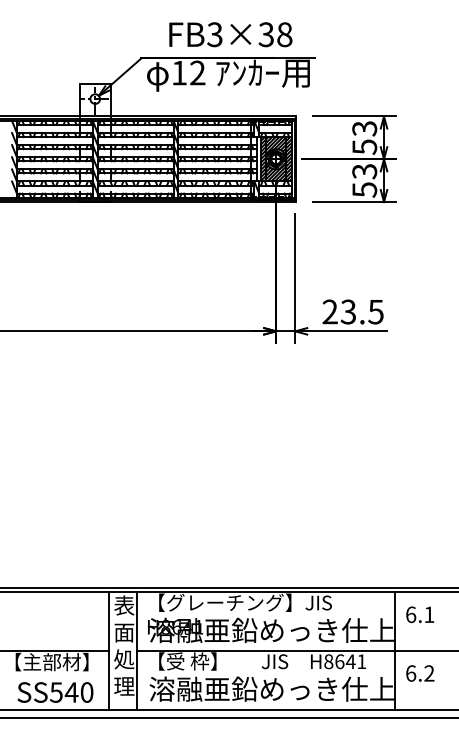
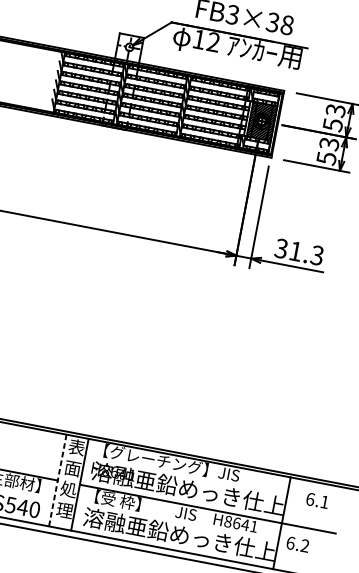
text: (352, 311) -> (298, 251), 23.5 -> 31.3
text: (420, 614) -> (317, 500), moved
line: (108, 650) -> (57, 480), solid -> dashed

